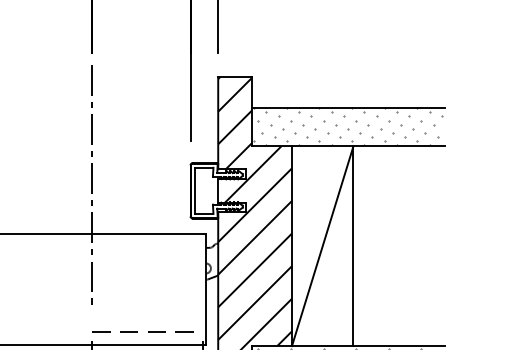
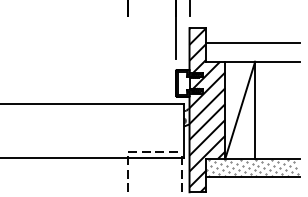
hatch: (347, 127) -> (252, 52), removed
line: (92, 187) -> (128, 81), removed

